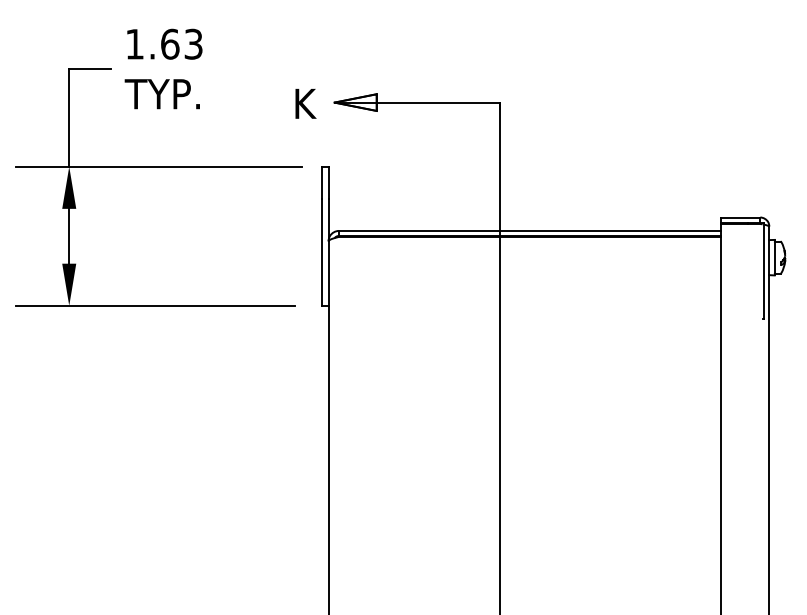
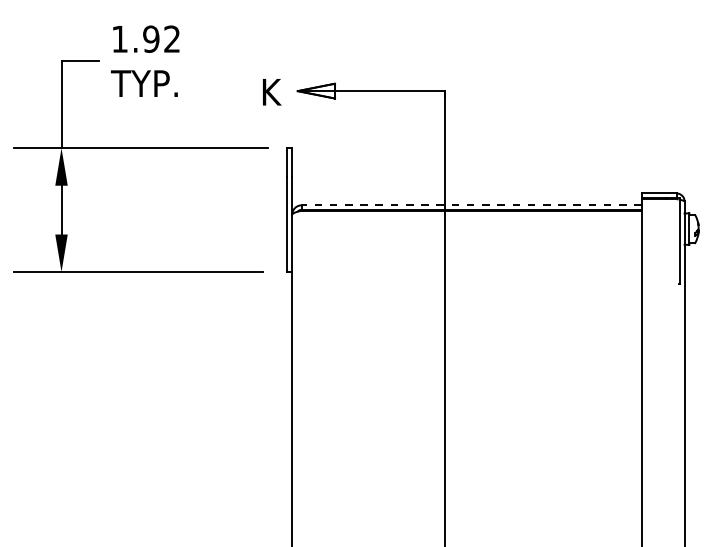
text: (181, 43) -> (161, 38), 1.63 -> 1.92
line: (529, 230) -> (471, 204), solid -> dashed

